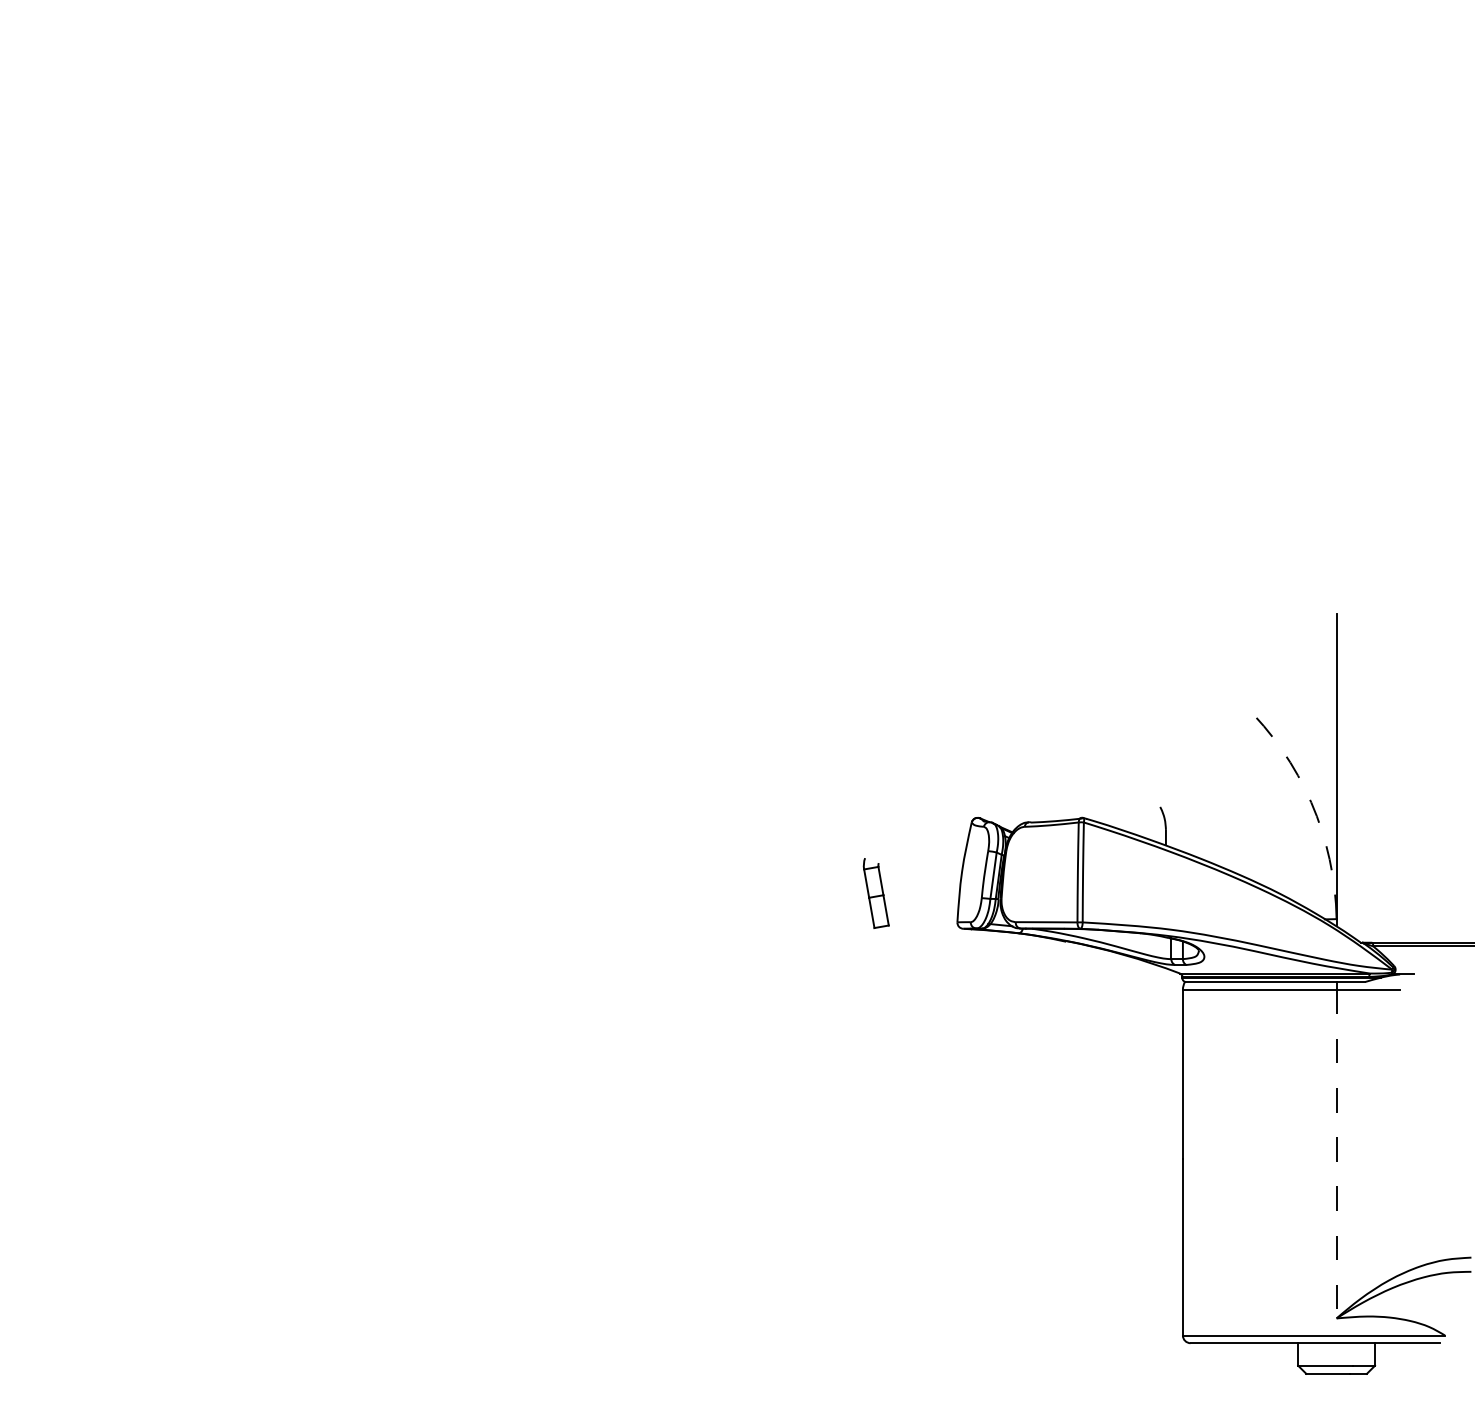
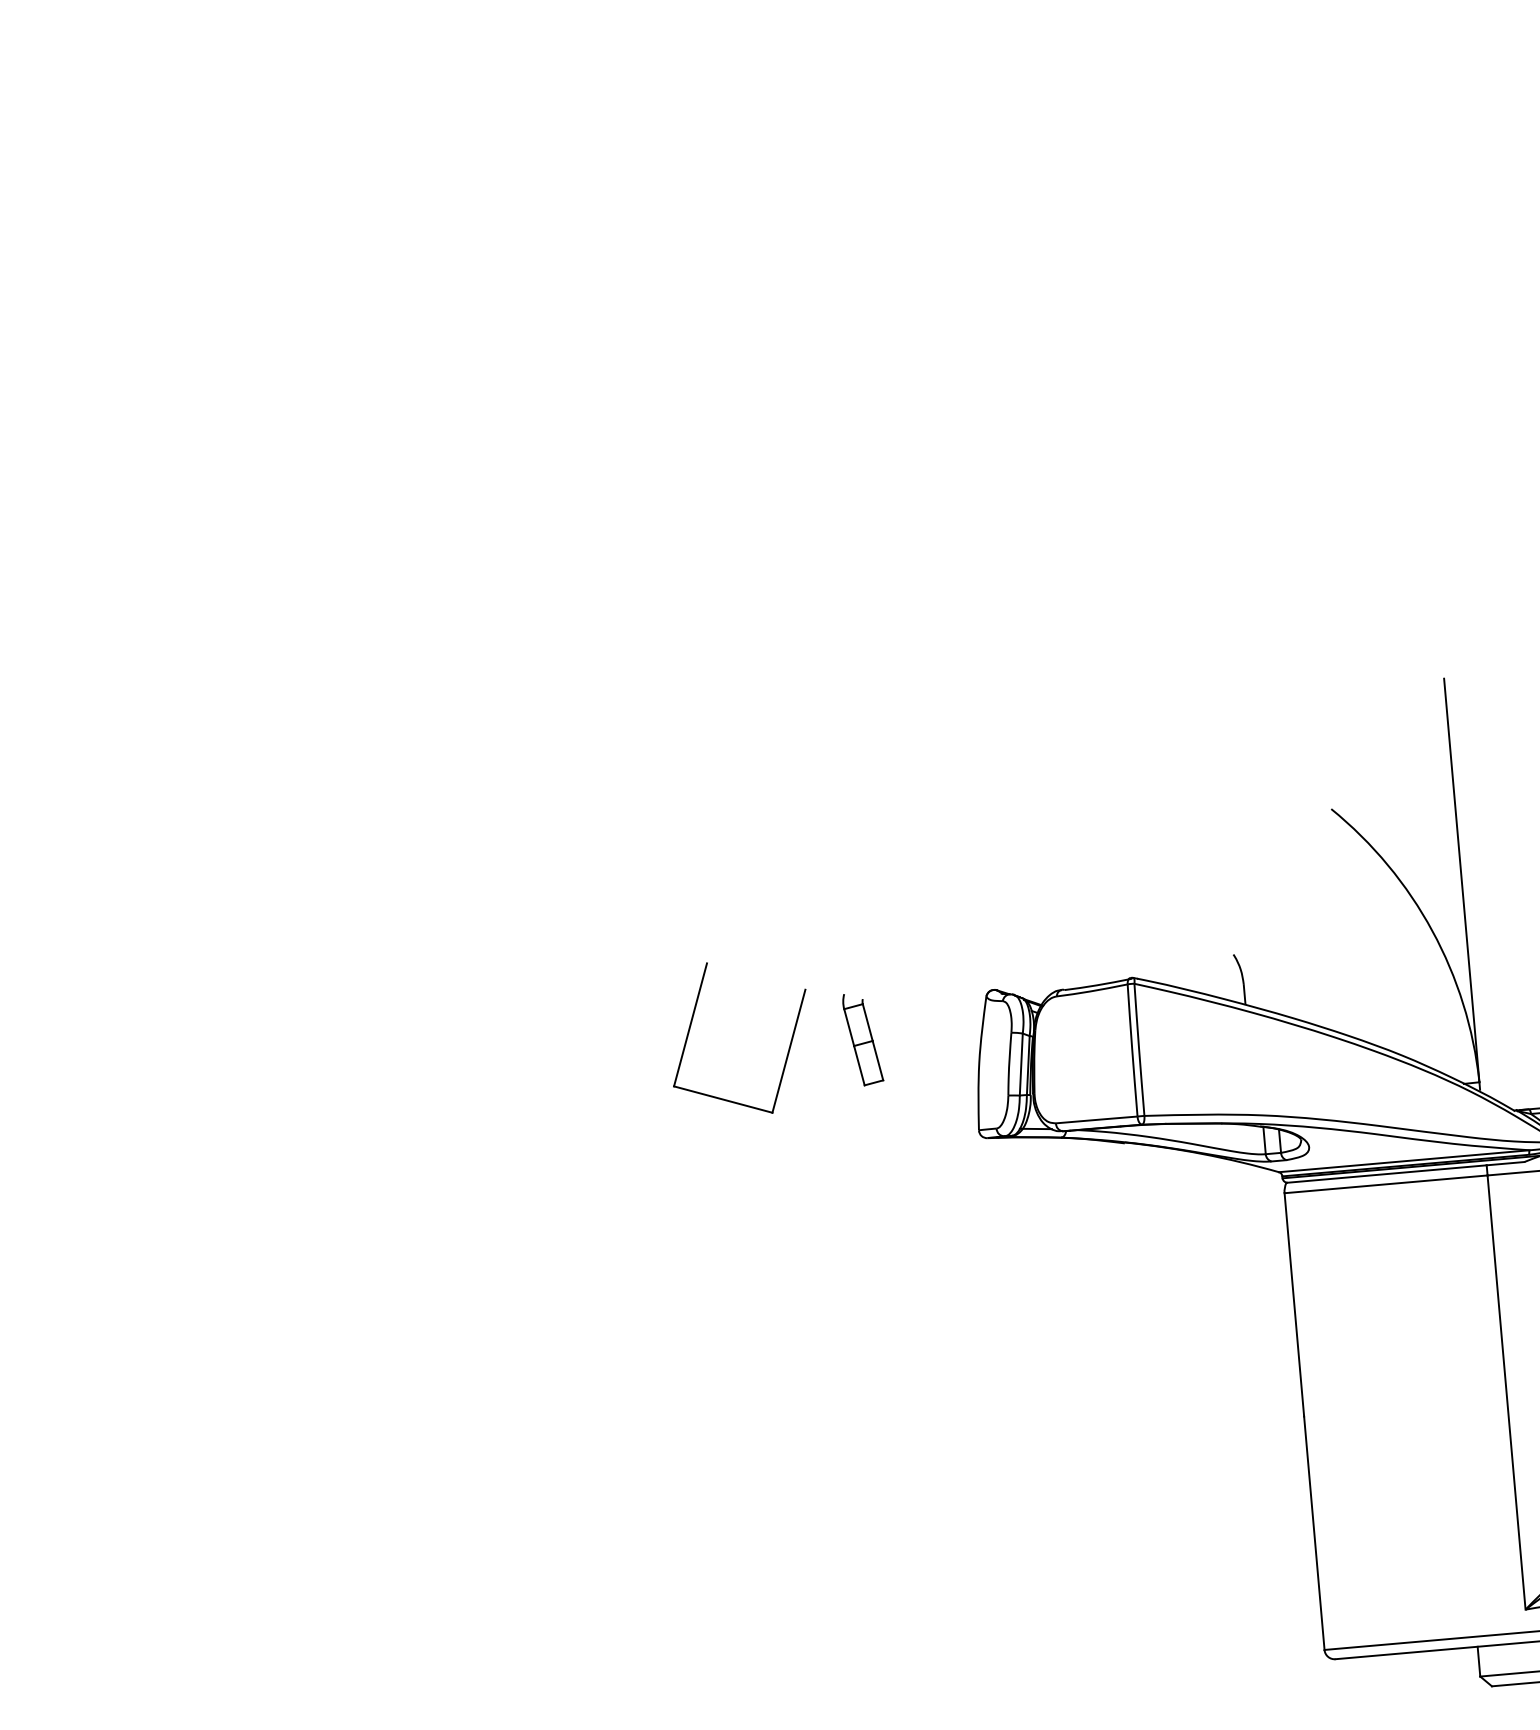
arc: (1311, 802) -> (1432, 931), dashed -> solid
part: (748, 825) -> (691, 1026), added
part: (875, 893) -> (862, 1039), moved
line: (1336, 1154) -> (1506, 1393), dashed -> solid

